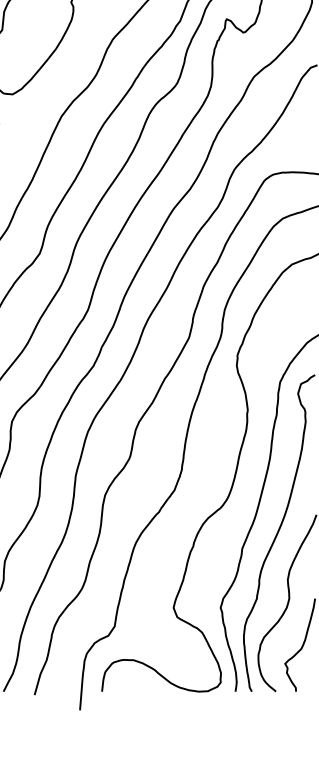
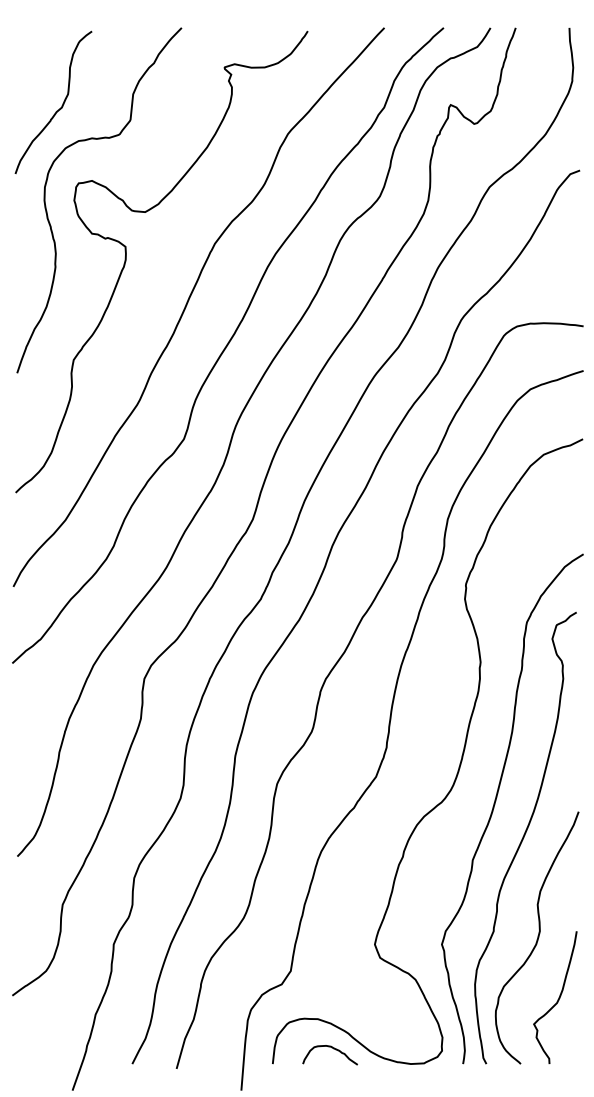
curve: (144, 681) -> (333, 1049), added

